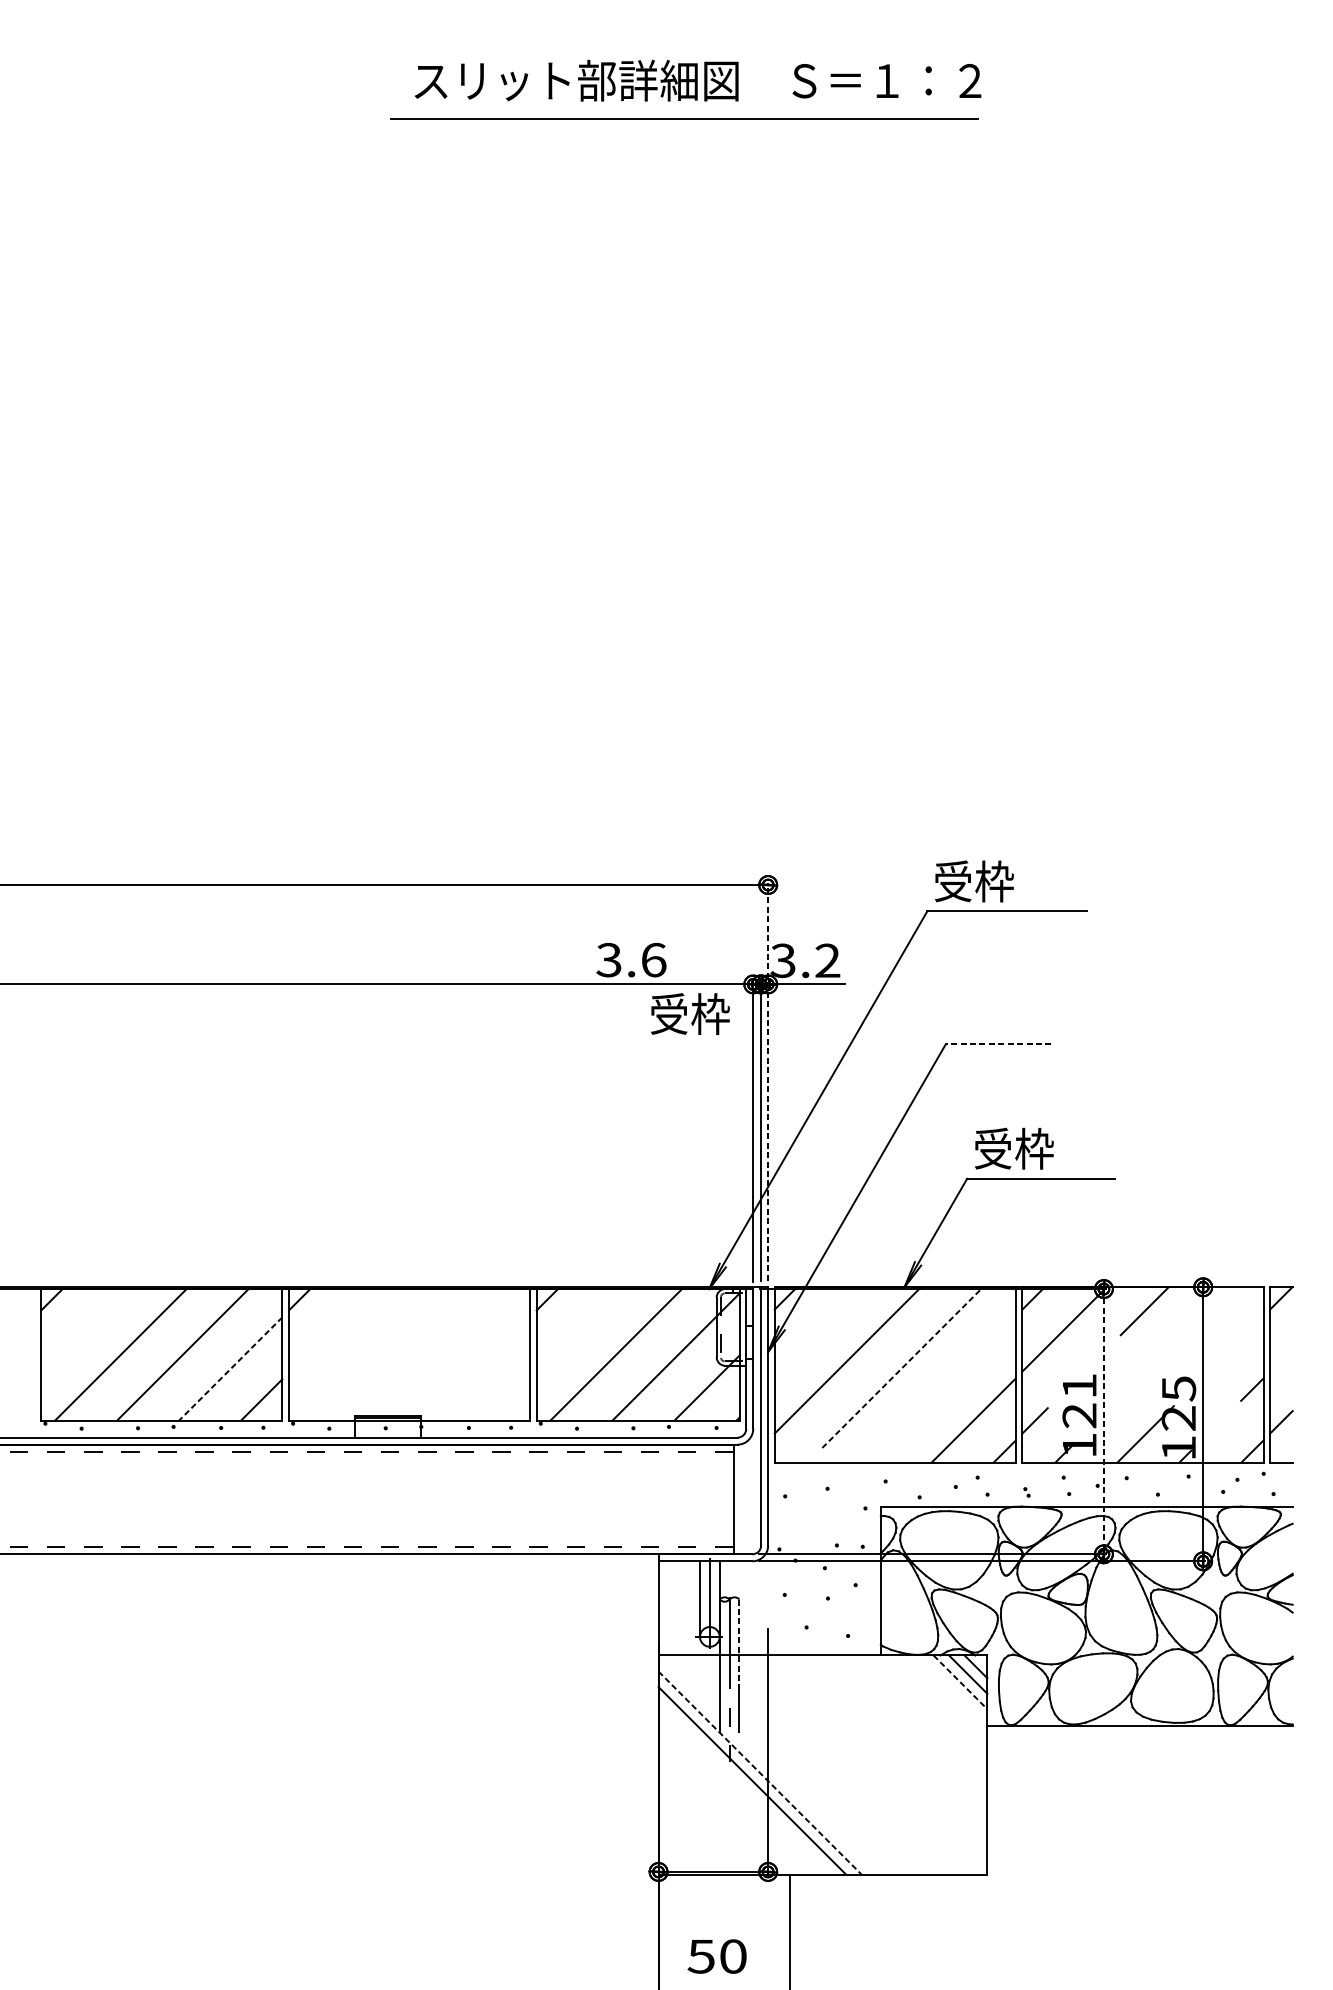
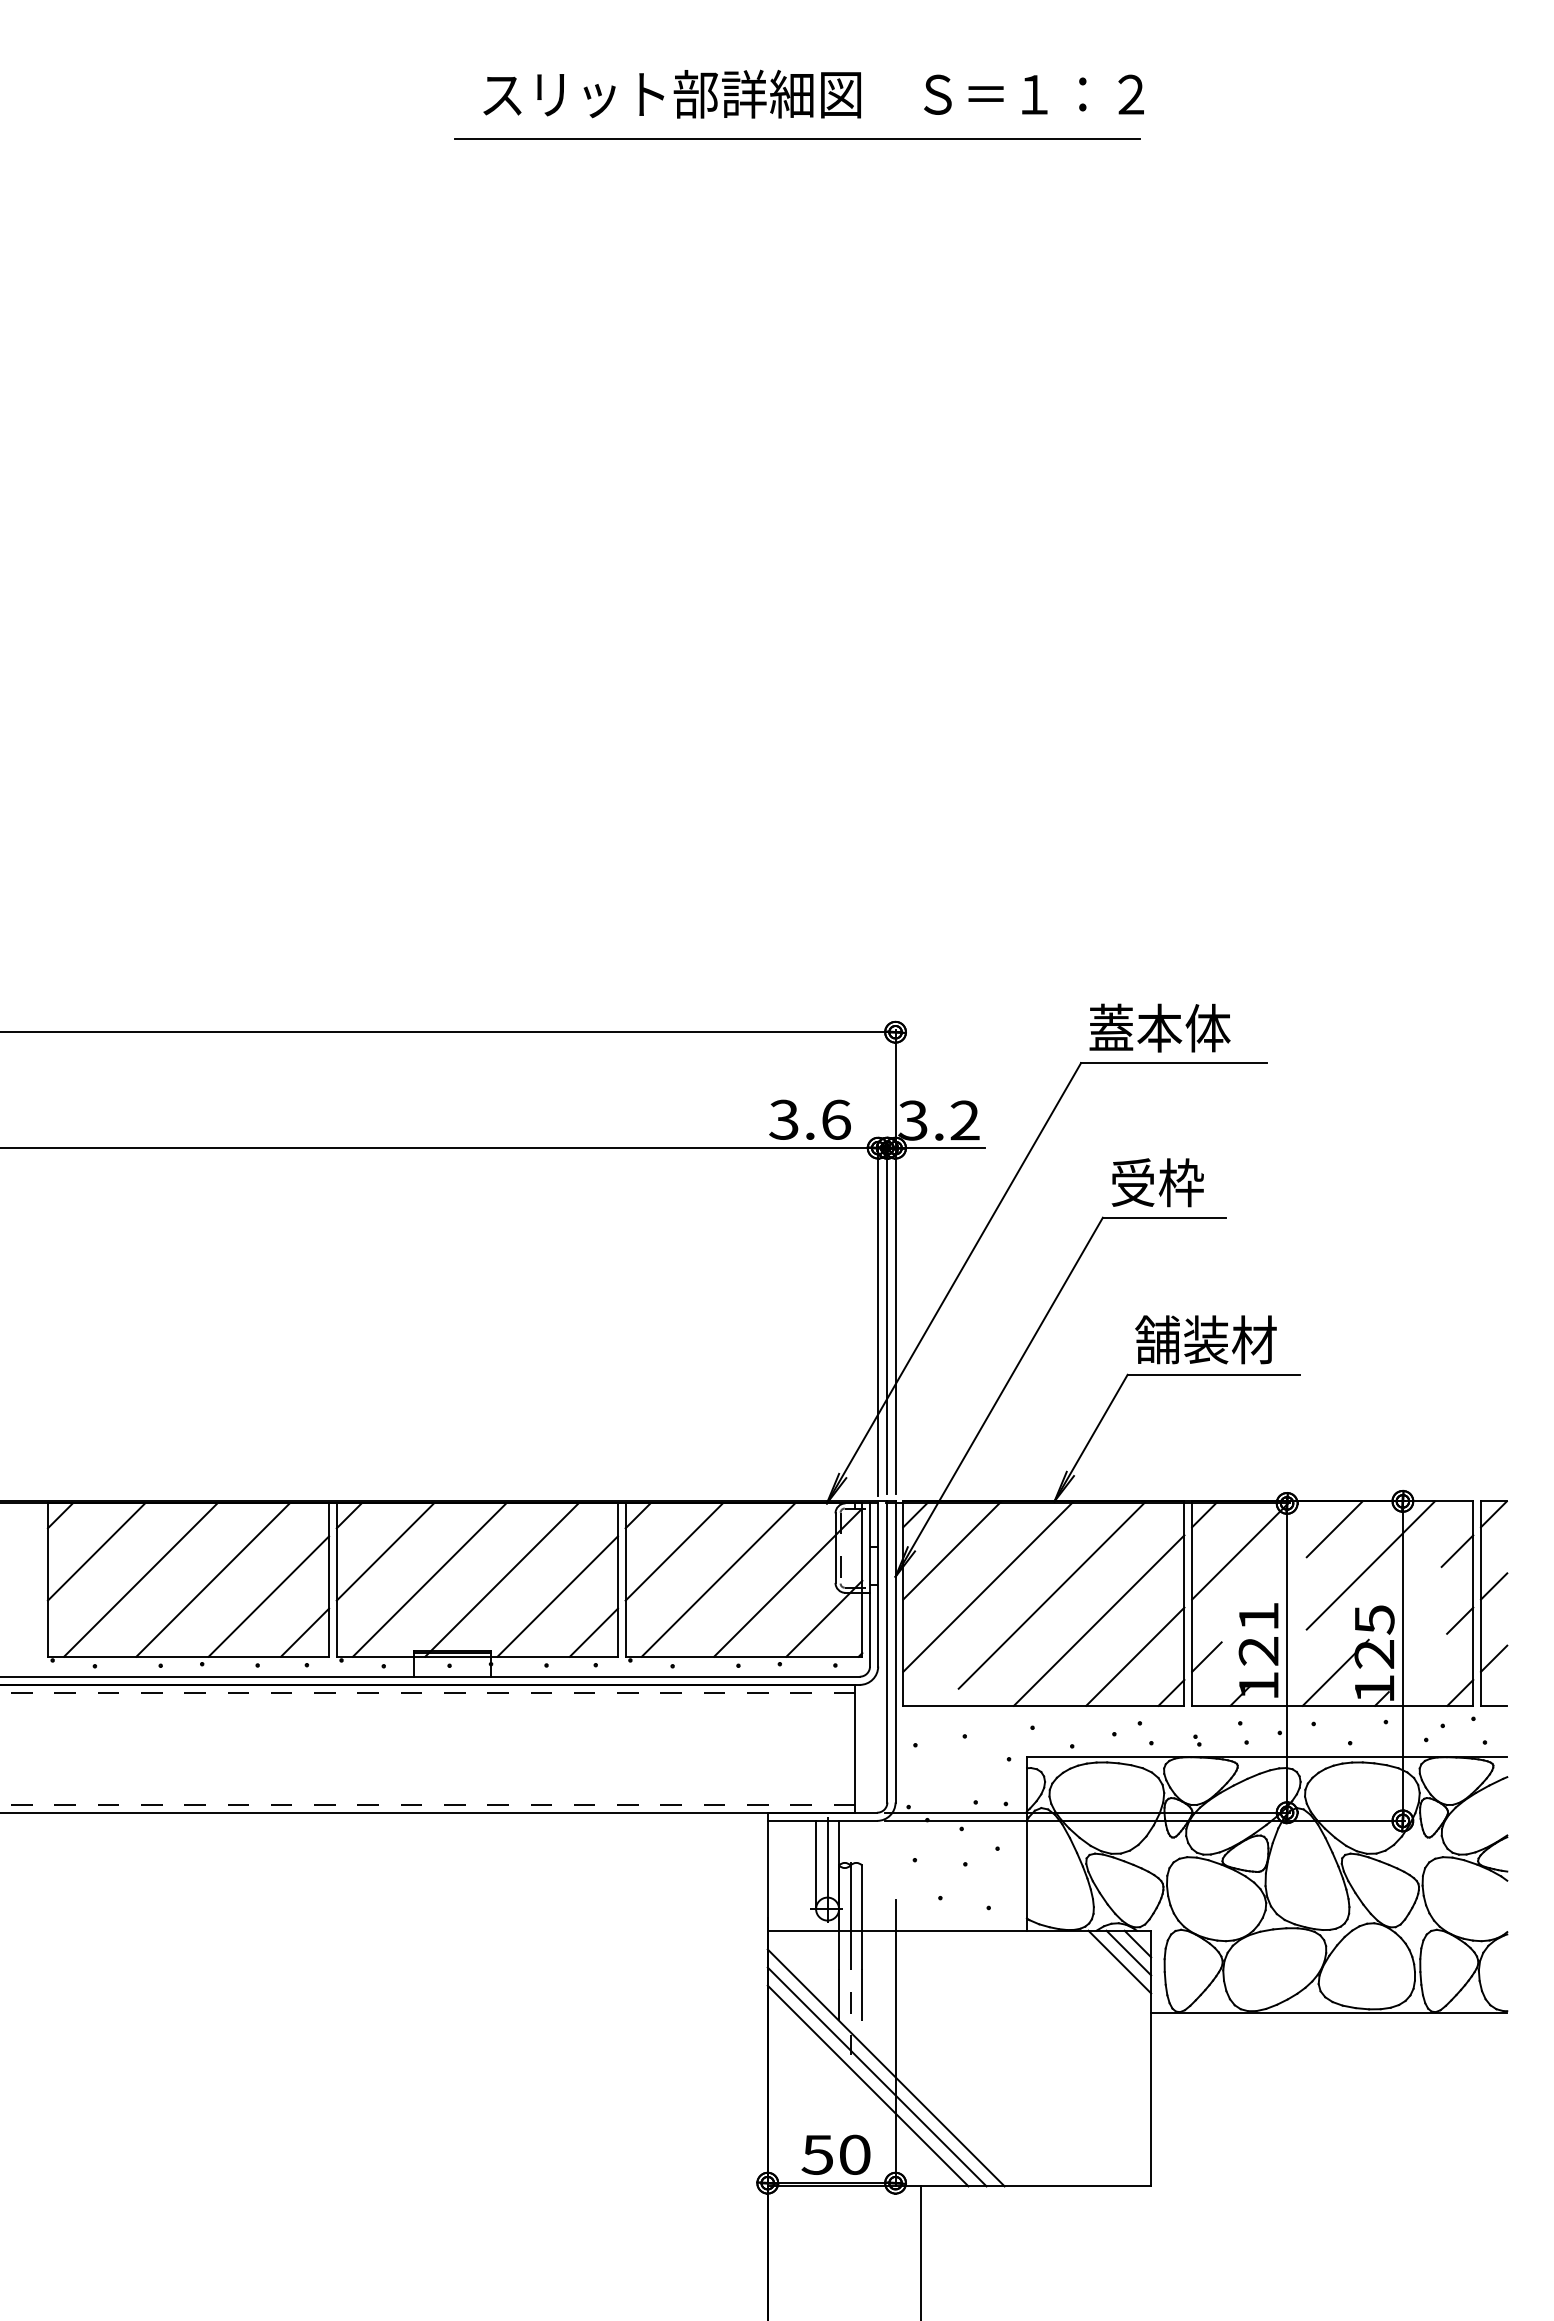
text: (994, 880) -> (1159, 1027), 受枠 -> 蓋本体
text: (630, 959) -> (809, 1119), moved
text: (690, 1013) -> (1157, 1182), moved
line: (998, 1043) -> (1164, 1217), dashed -> solid
line: (768, 1081) -> (895, 1261), dashed -> solid
text: (1033, 1148) -> (1205, 1339), 受枠 -> 舗装材
line: (816, 1329) -> (952, 1550), added
line: (1250, 1329) -> (1457, 1550), added
line: (82, 1330) -> (96, 1551), added
line: (330, 1330) -> (385, 1551), added
line: (577, 1330) -> (673, 1551), added
line: (1175, 1342) -> (1370, 1565), added
line: (368, 1354) -> (429, 1579), added
line: (430, 1354) -> (501, 1579), added
line: (1280, 1360) -> (1493, 1586), added
line: (230, 1368) -> (268, 1596), dashed -> solid
line: (478, 1368) -> (557, 1596), added
line: (902, 1368) -> (1052, 1595), dashed -> solid
line: (942, 1389) -> (1098, 1620), added
line: (509, 1399) -> (593, 1632), added
line: (1104, 1422) -> (1287, 1658), dashed -> solid
line: (739, 1644) -> (862, 1917), dashed -> solid
line: (961, 1682) -> (1120, 1962), dashed -> solid
line: (760, 1772) -> (886, 2067), dashed -> solid
line: (744, 1788) -> (867, 2085), added
text: (716, 1956) -> (835, 2154), moved

